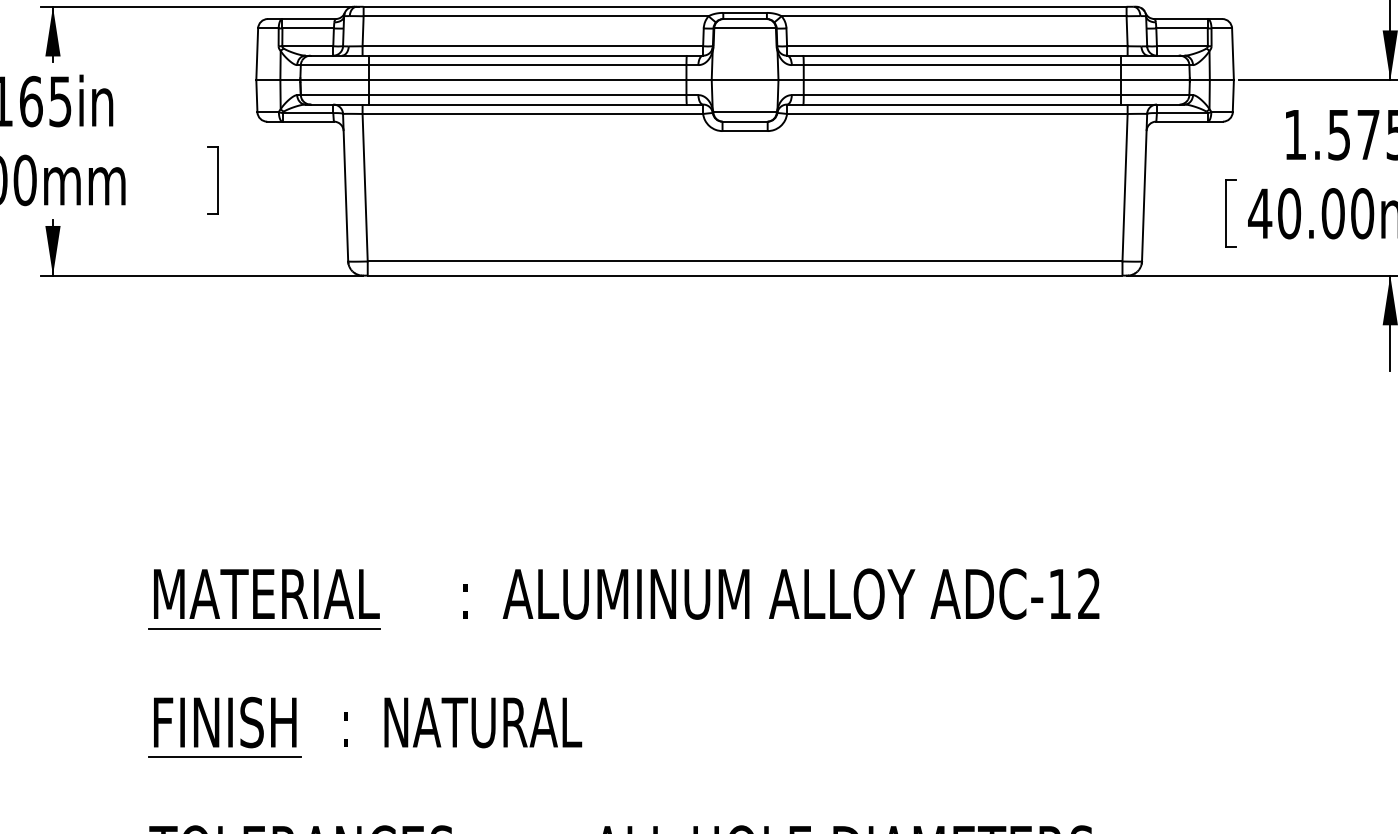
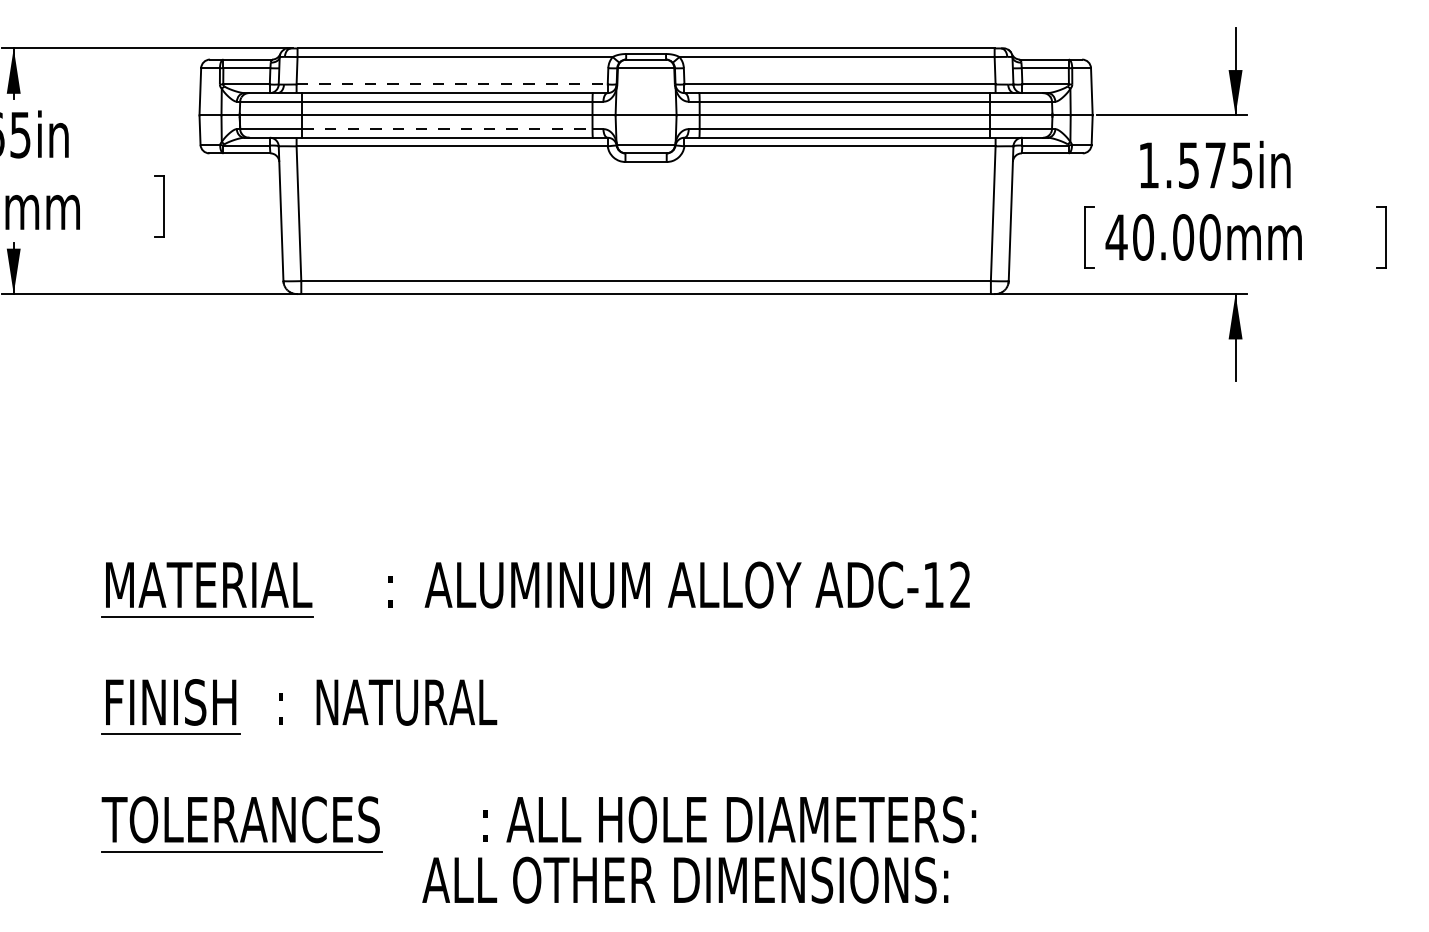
line: (533, 46) -> (452, 84), solid -> dashed
line: (527, 95) -> (447, 129), solid -> dashed

